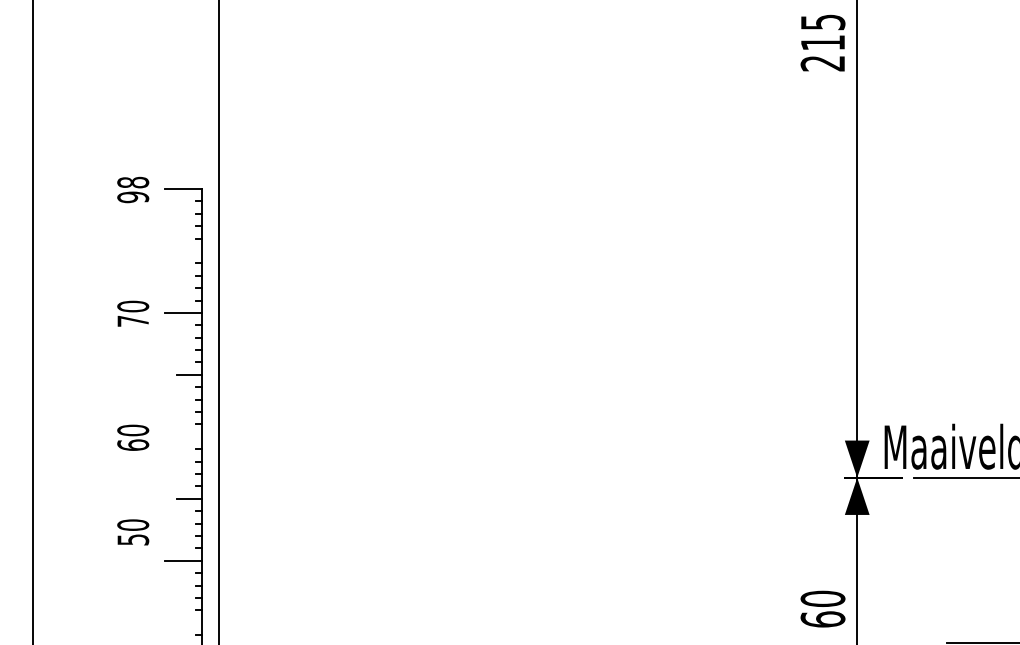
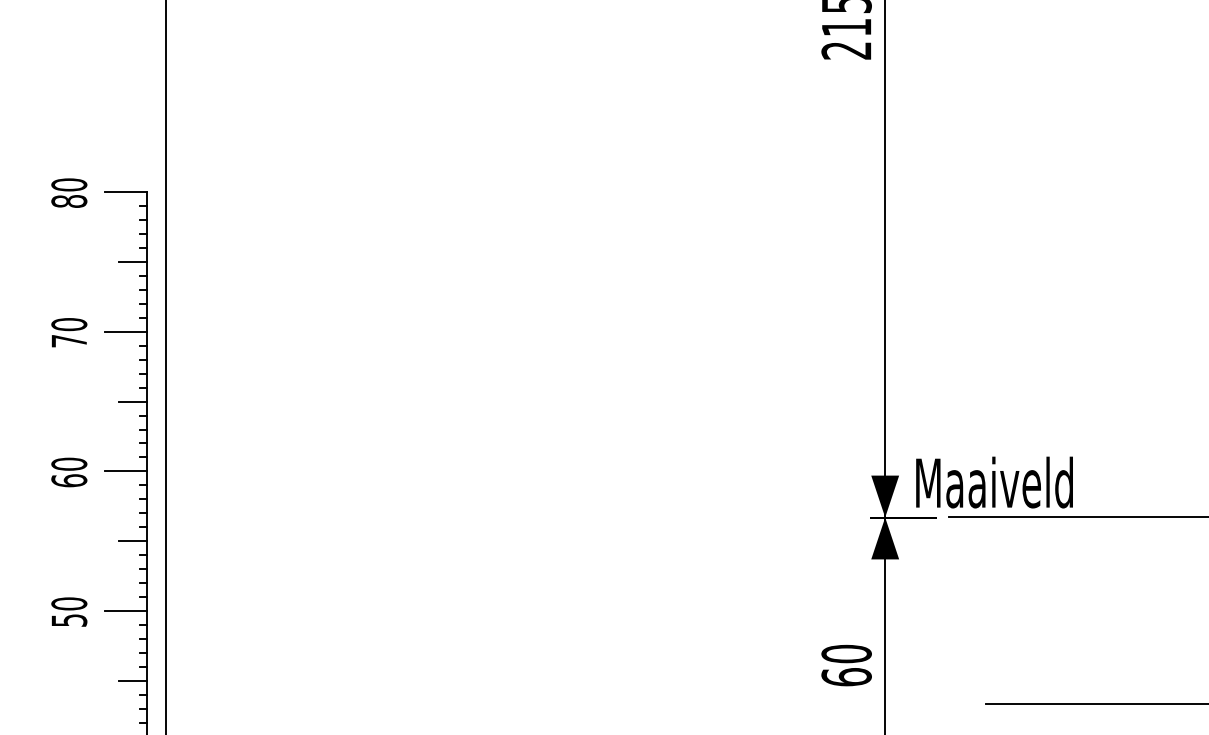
text: (133, 190) -> (69, 193), 98 -> 80
line: (190, 250) -> (133, 261), added
line: (183, 436) -> (126, 471), added
text: (133, 531) -> (69, 611), moved
line: (190, 622) -> (133, 680), added

